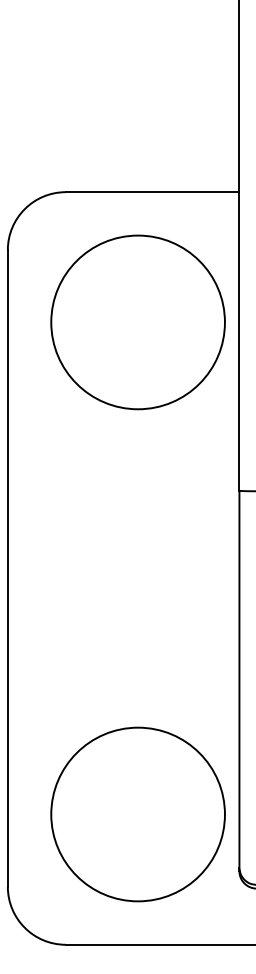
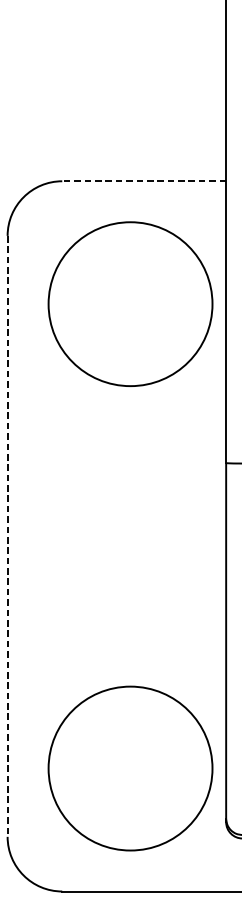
line: (152, 192) -> (144, 181), solid -> dashed
line: (7, 568) -> (7, 536), solid -> dashed

